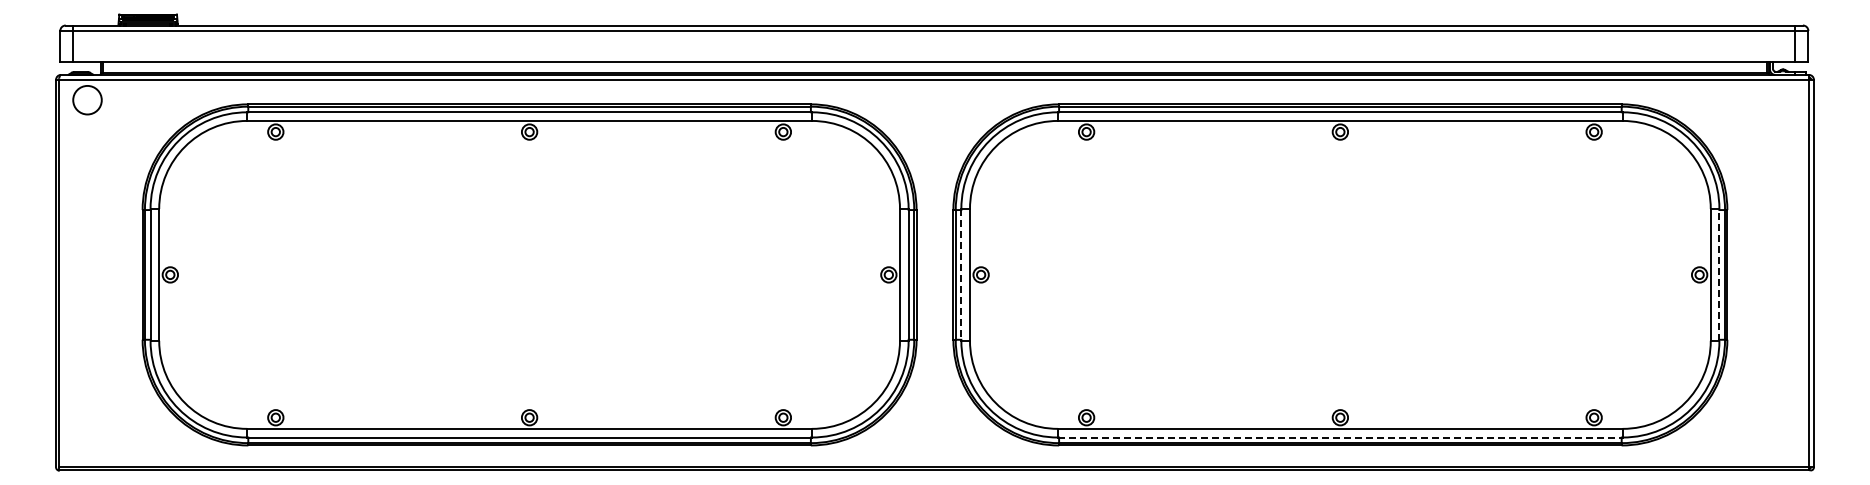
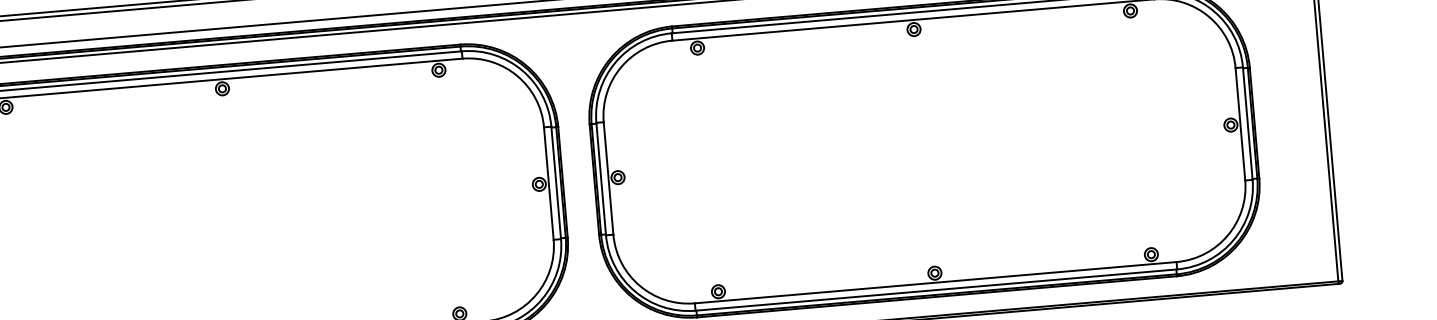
line: (961, 274) -> (601, 178), dashed -> solid
line: (1719, 274) -> (1247, 123), dashed -> solid
line: (1340, 437) -> (936, 290), dashed -> solid

